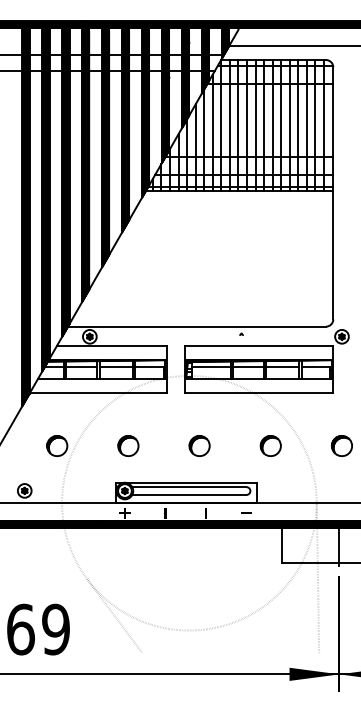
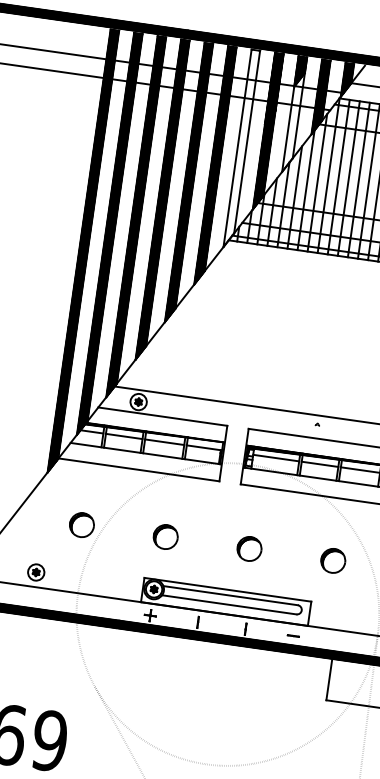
hatch: (185, 78) -> (294, 114), removed
hatch: (145, 113) -> (241, 148), removed

